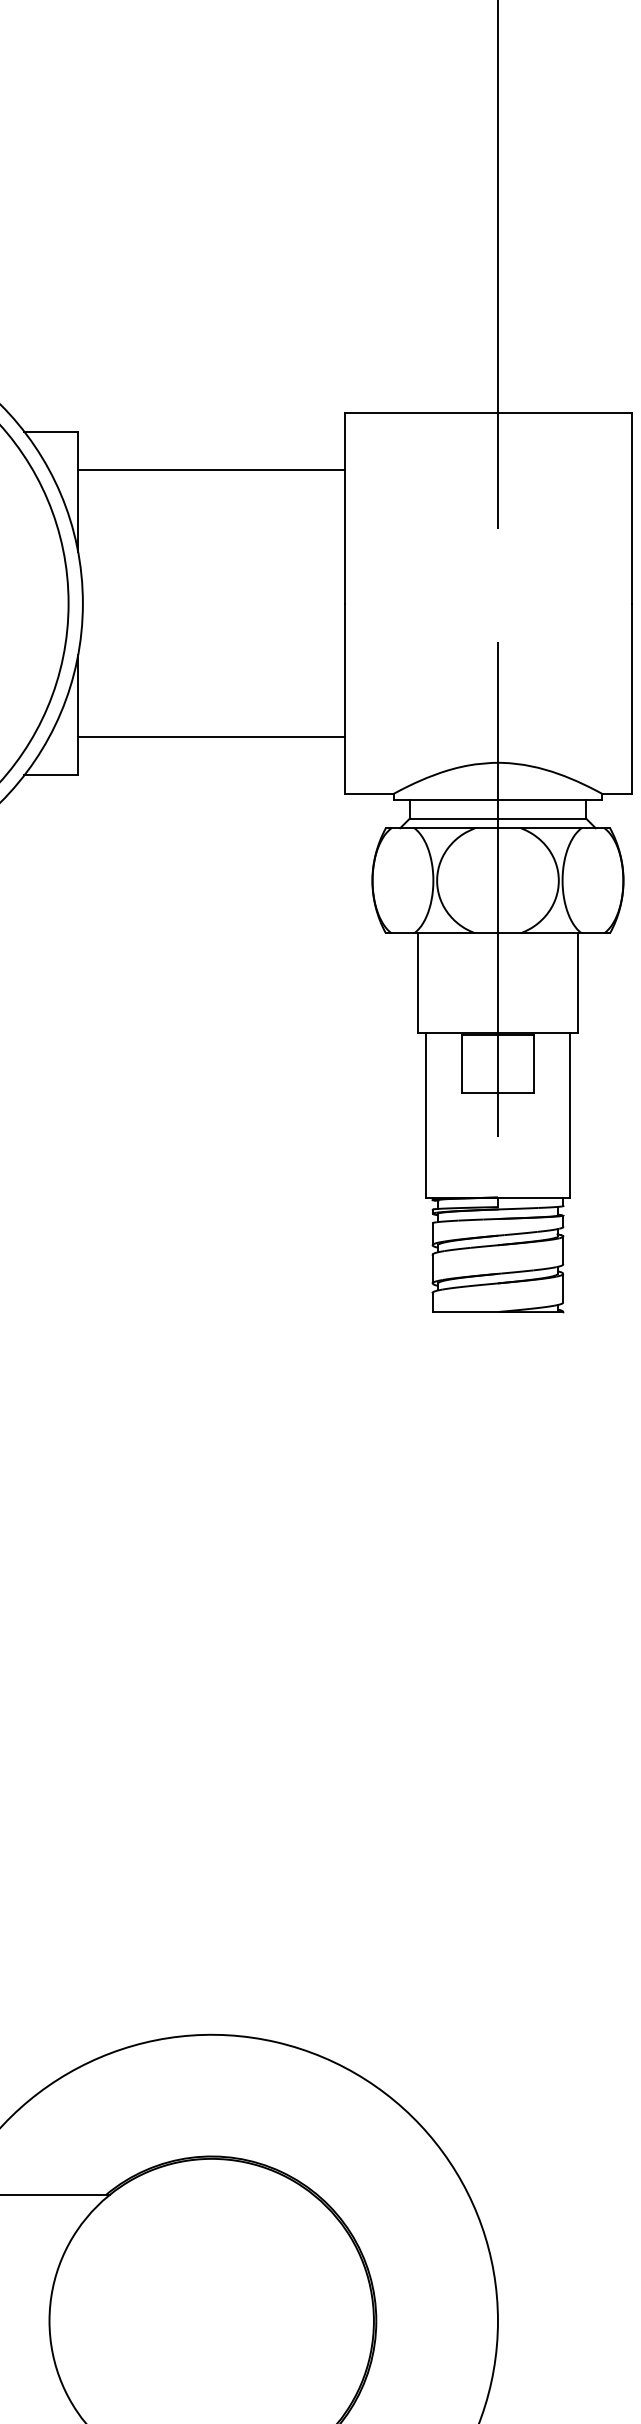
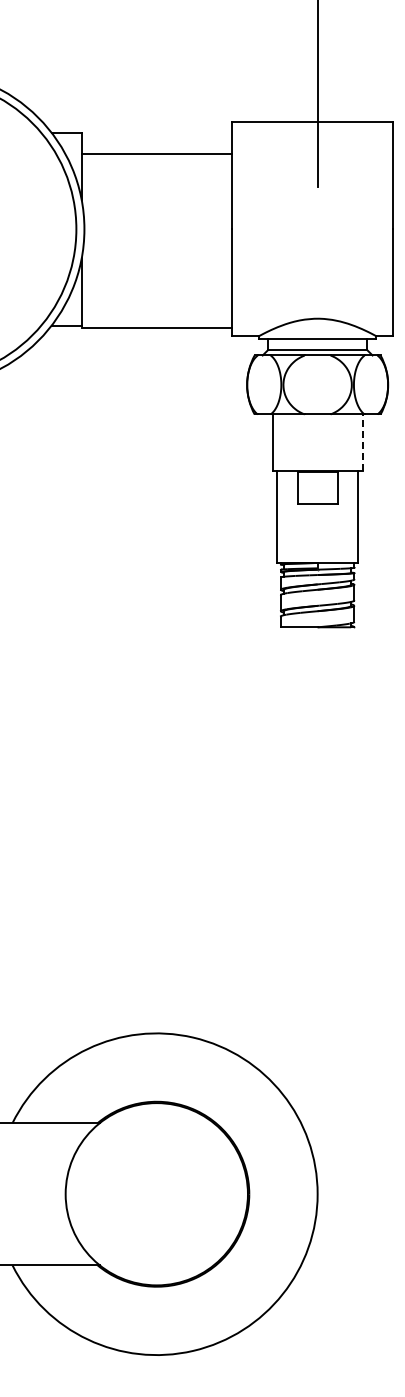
line: (211, 737) -> (156, 328), moved
line: (497, 888) -> (317, 389), removed
line: (577, 983) -> (362, 442), solid -> dashed

